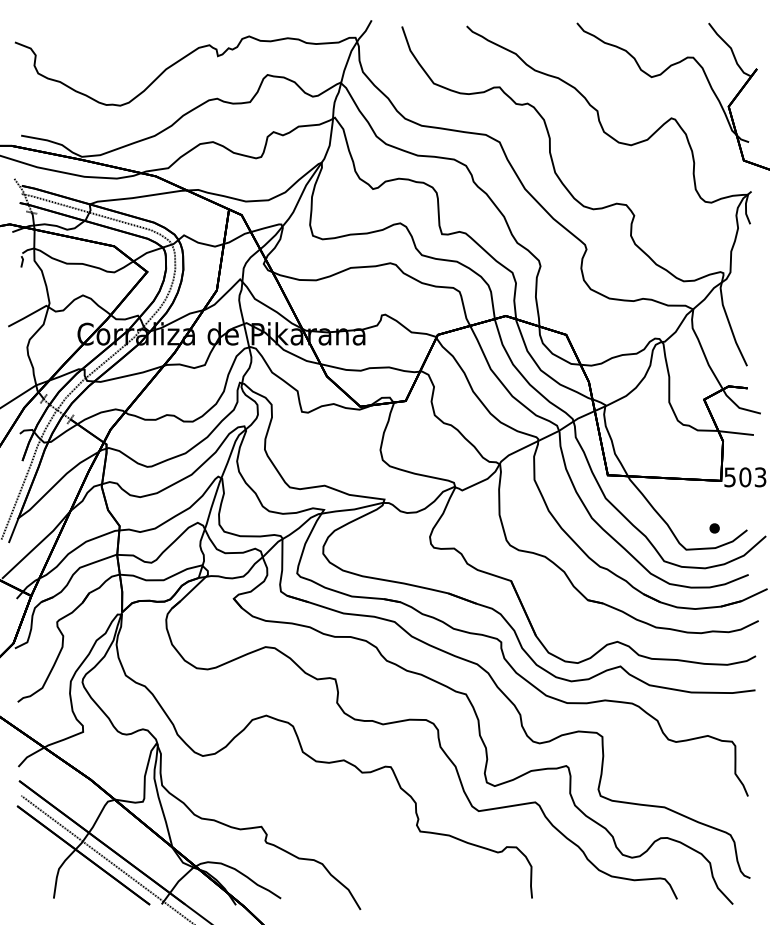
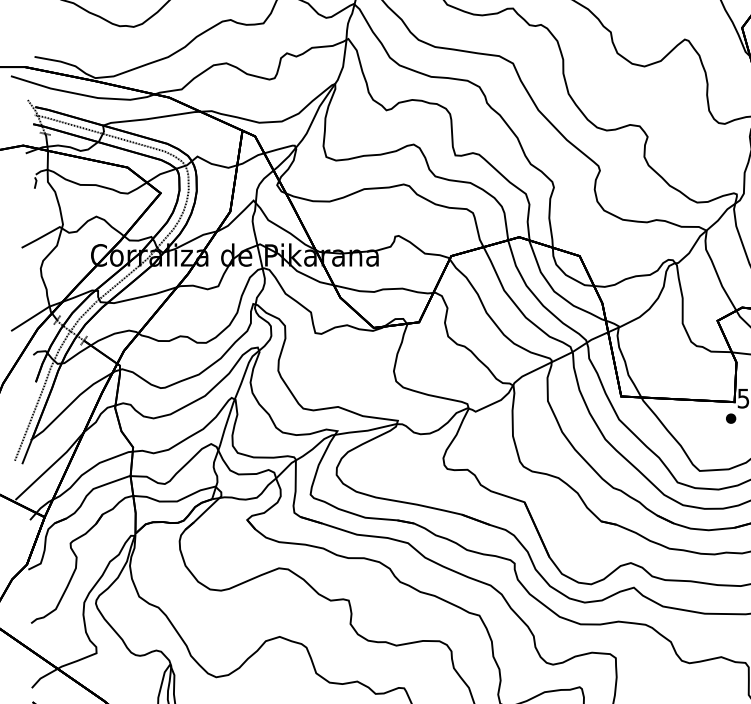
part: (714, 528) -> (730, 418), moved

